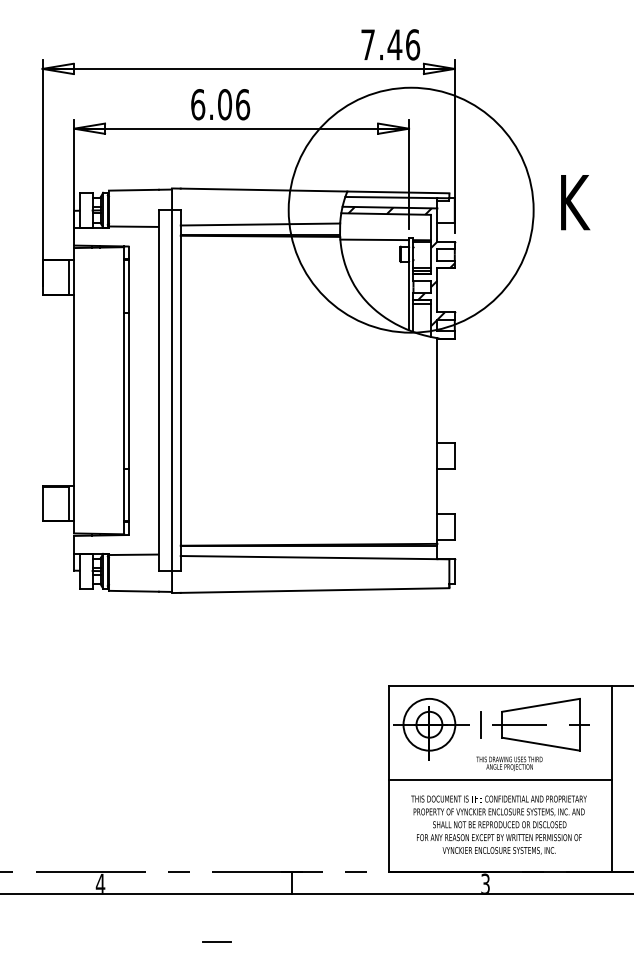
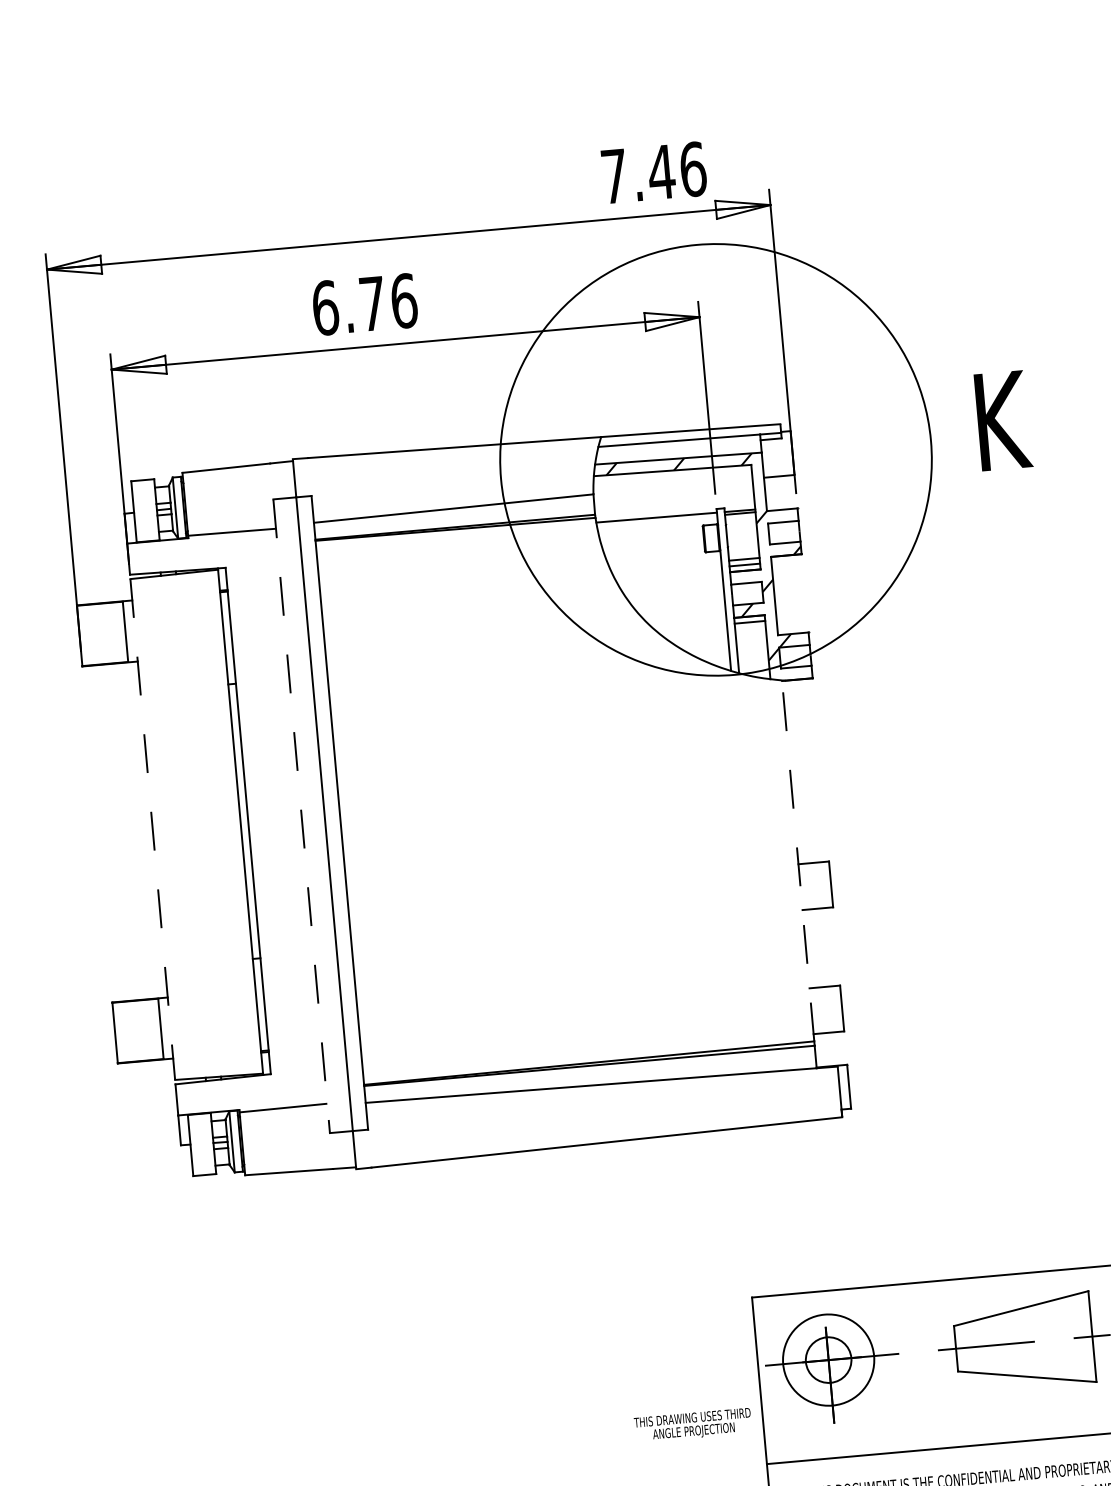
text: (225, 104) -> (373, 303), 6.06 -> 6.76
line: (74, 390) -> (153, 829), solid -> dashed
line: (158, 390) -> (300, 815), solid -> dashed
line: (437, 441) -> (798, 861), solid -> dashed
line: (480, 724) -> (918, 1351), removed
text: (509, 763) -> (693, 1424), moved

